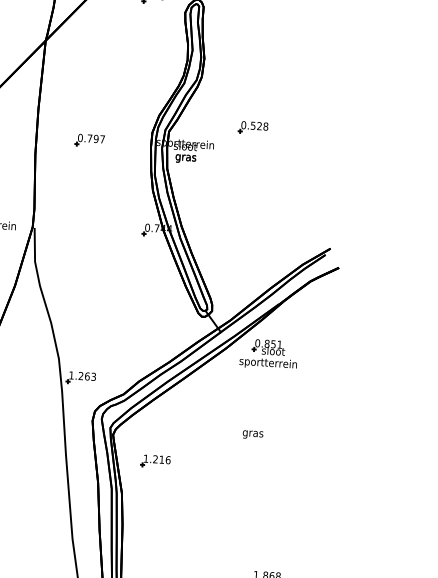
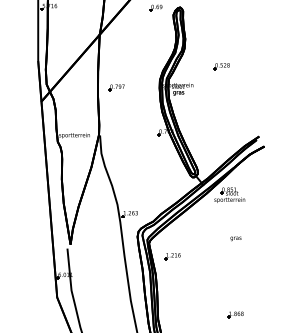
part: (252, 127) -> (221, 66), moved
part: (89, 140) -> (116, 87), moved
text: (252, 434) -> (235, 238), moved

